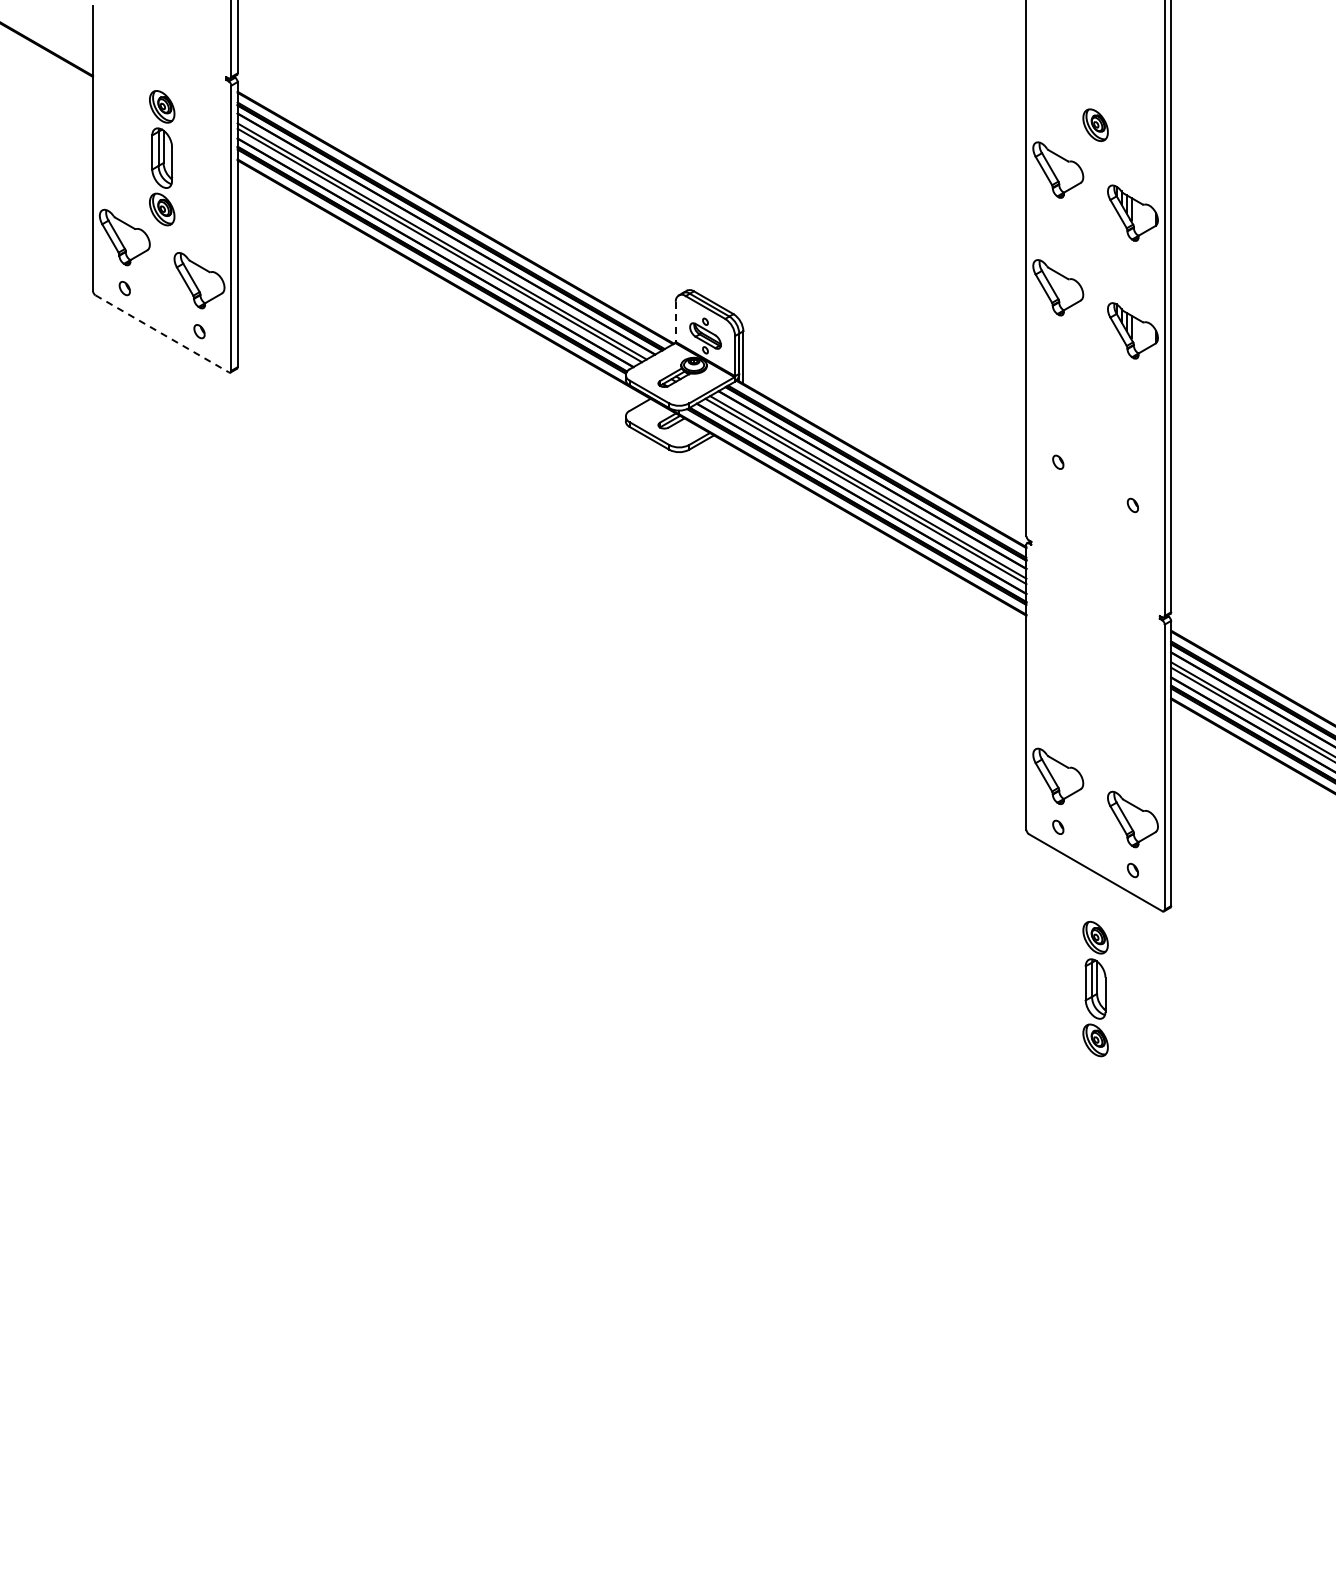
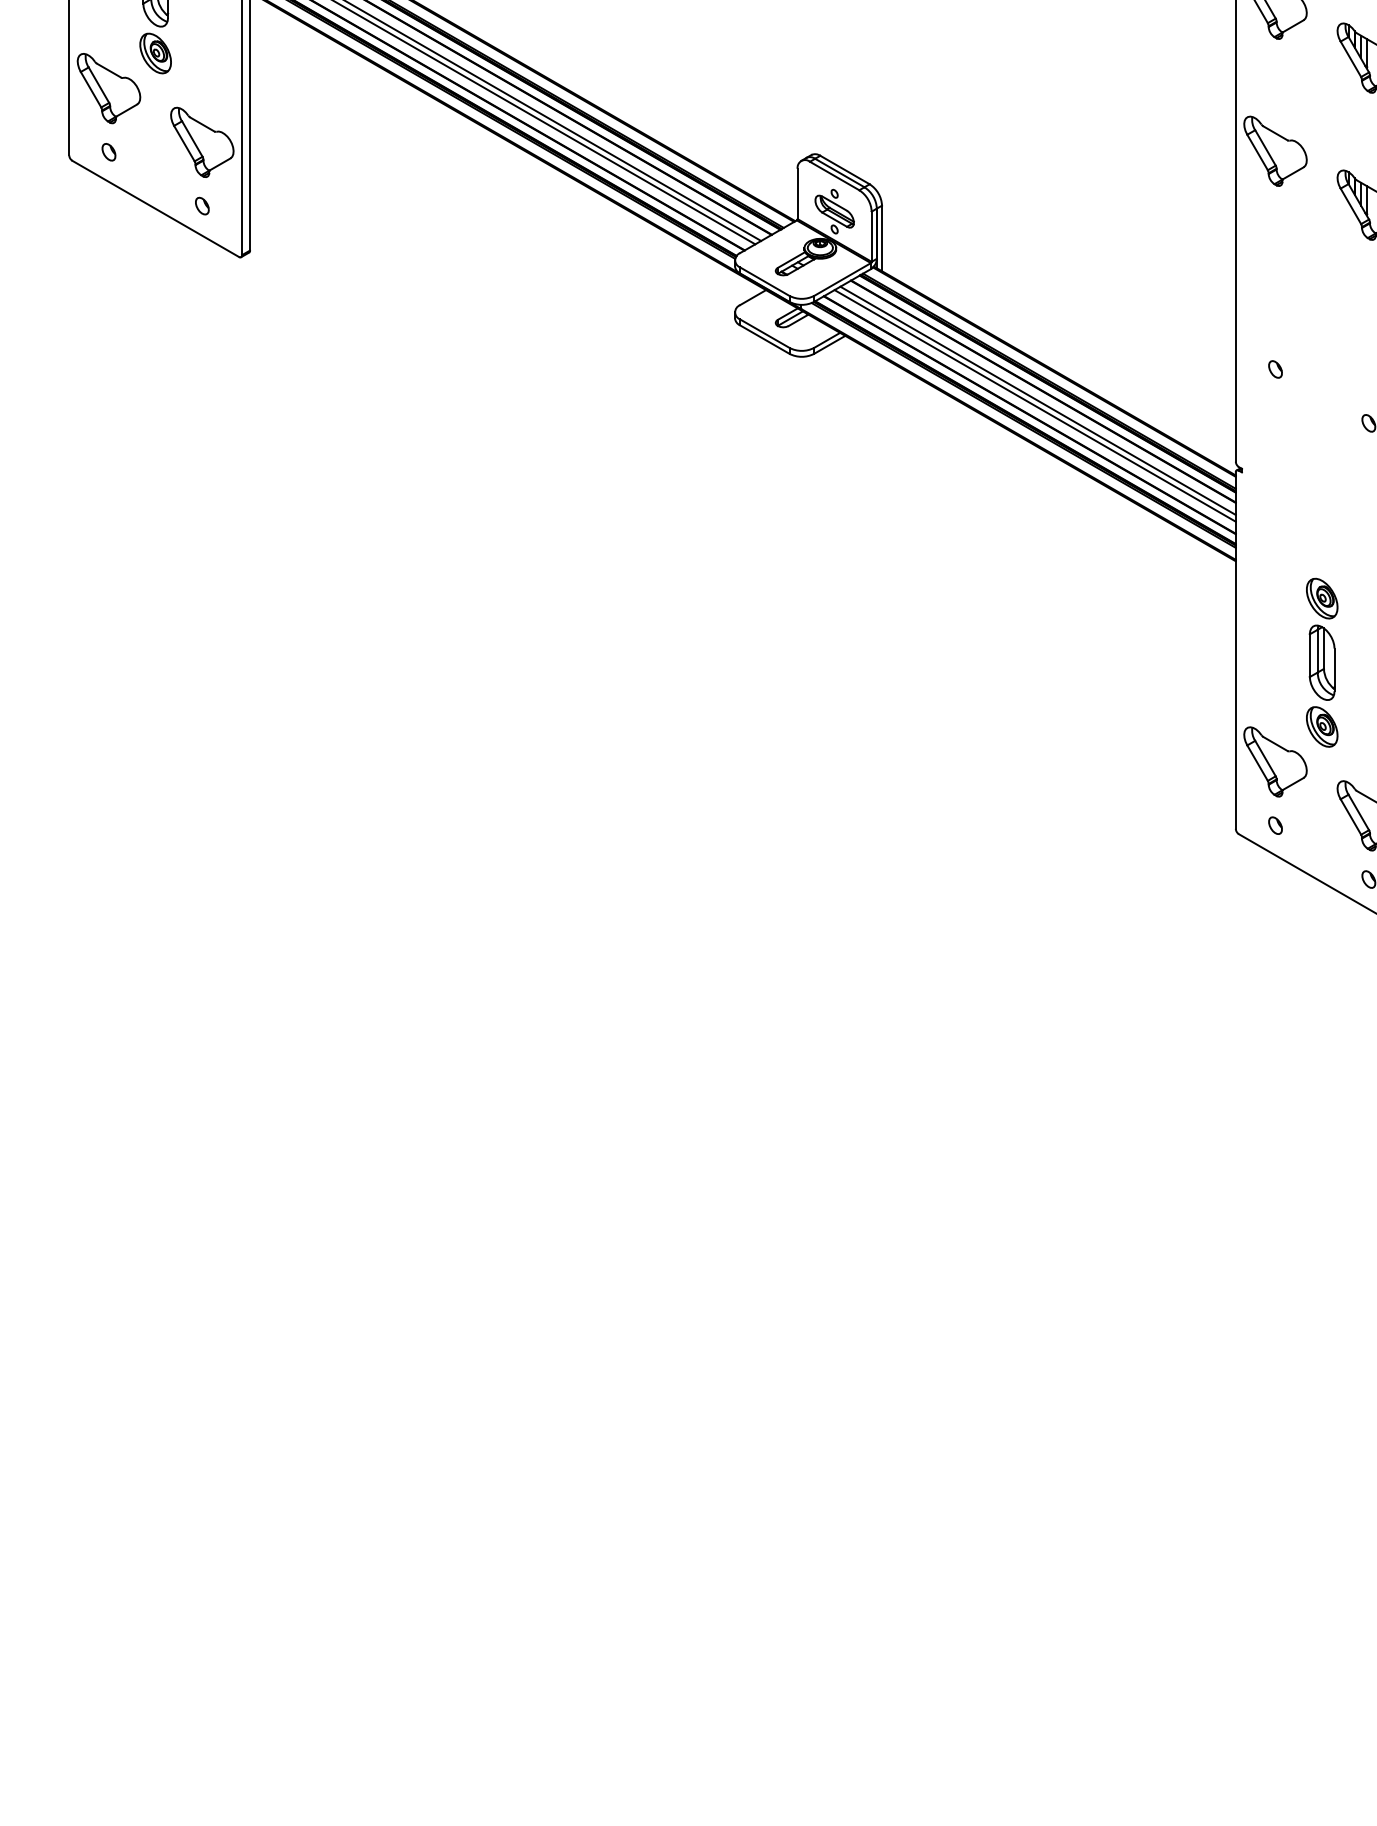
line: (675, 322) -> (797, 194), dashed -> solid
line: (162, 333) -> (156, 208), dashed -> solid
part: (1095, 989) -> (1322, 663), moved

